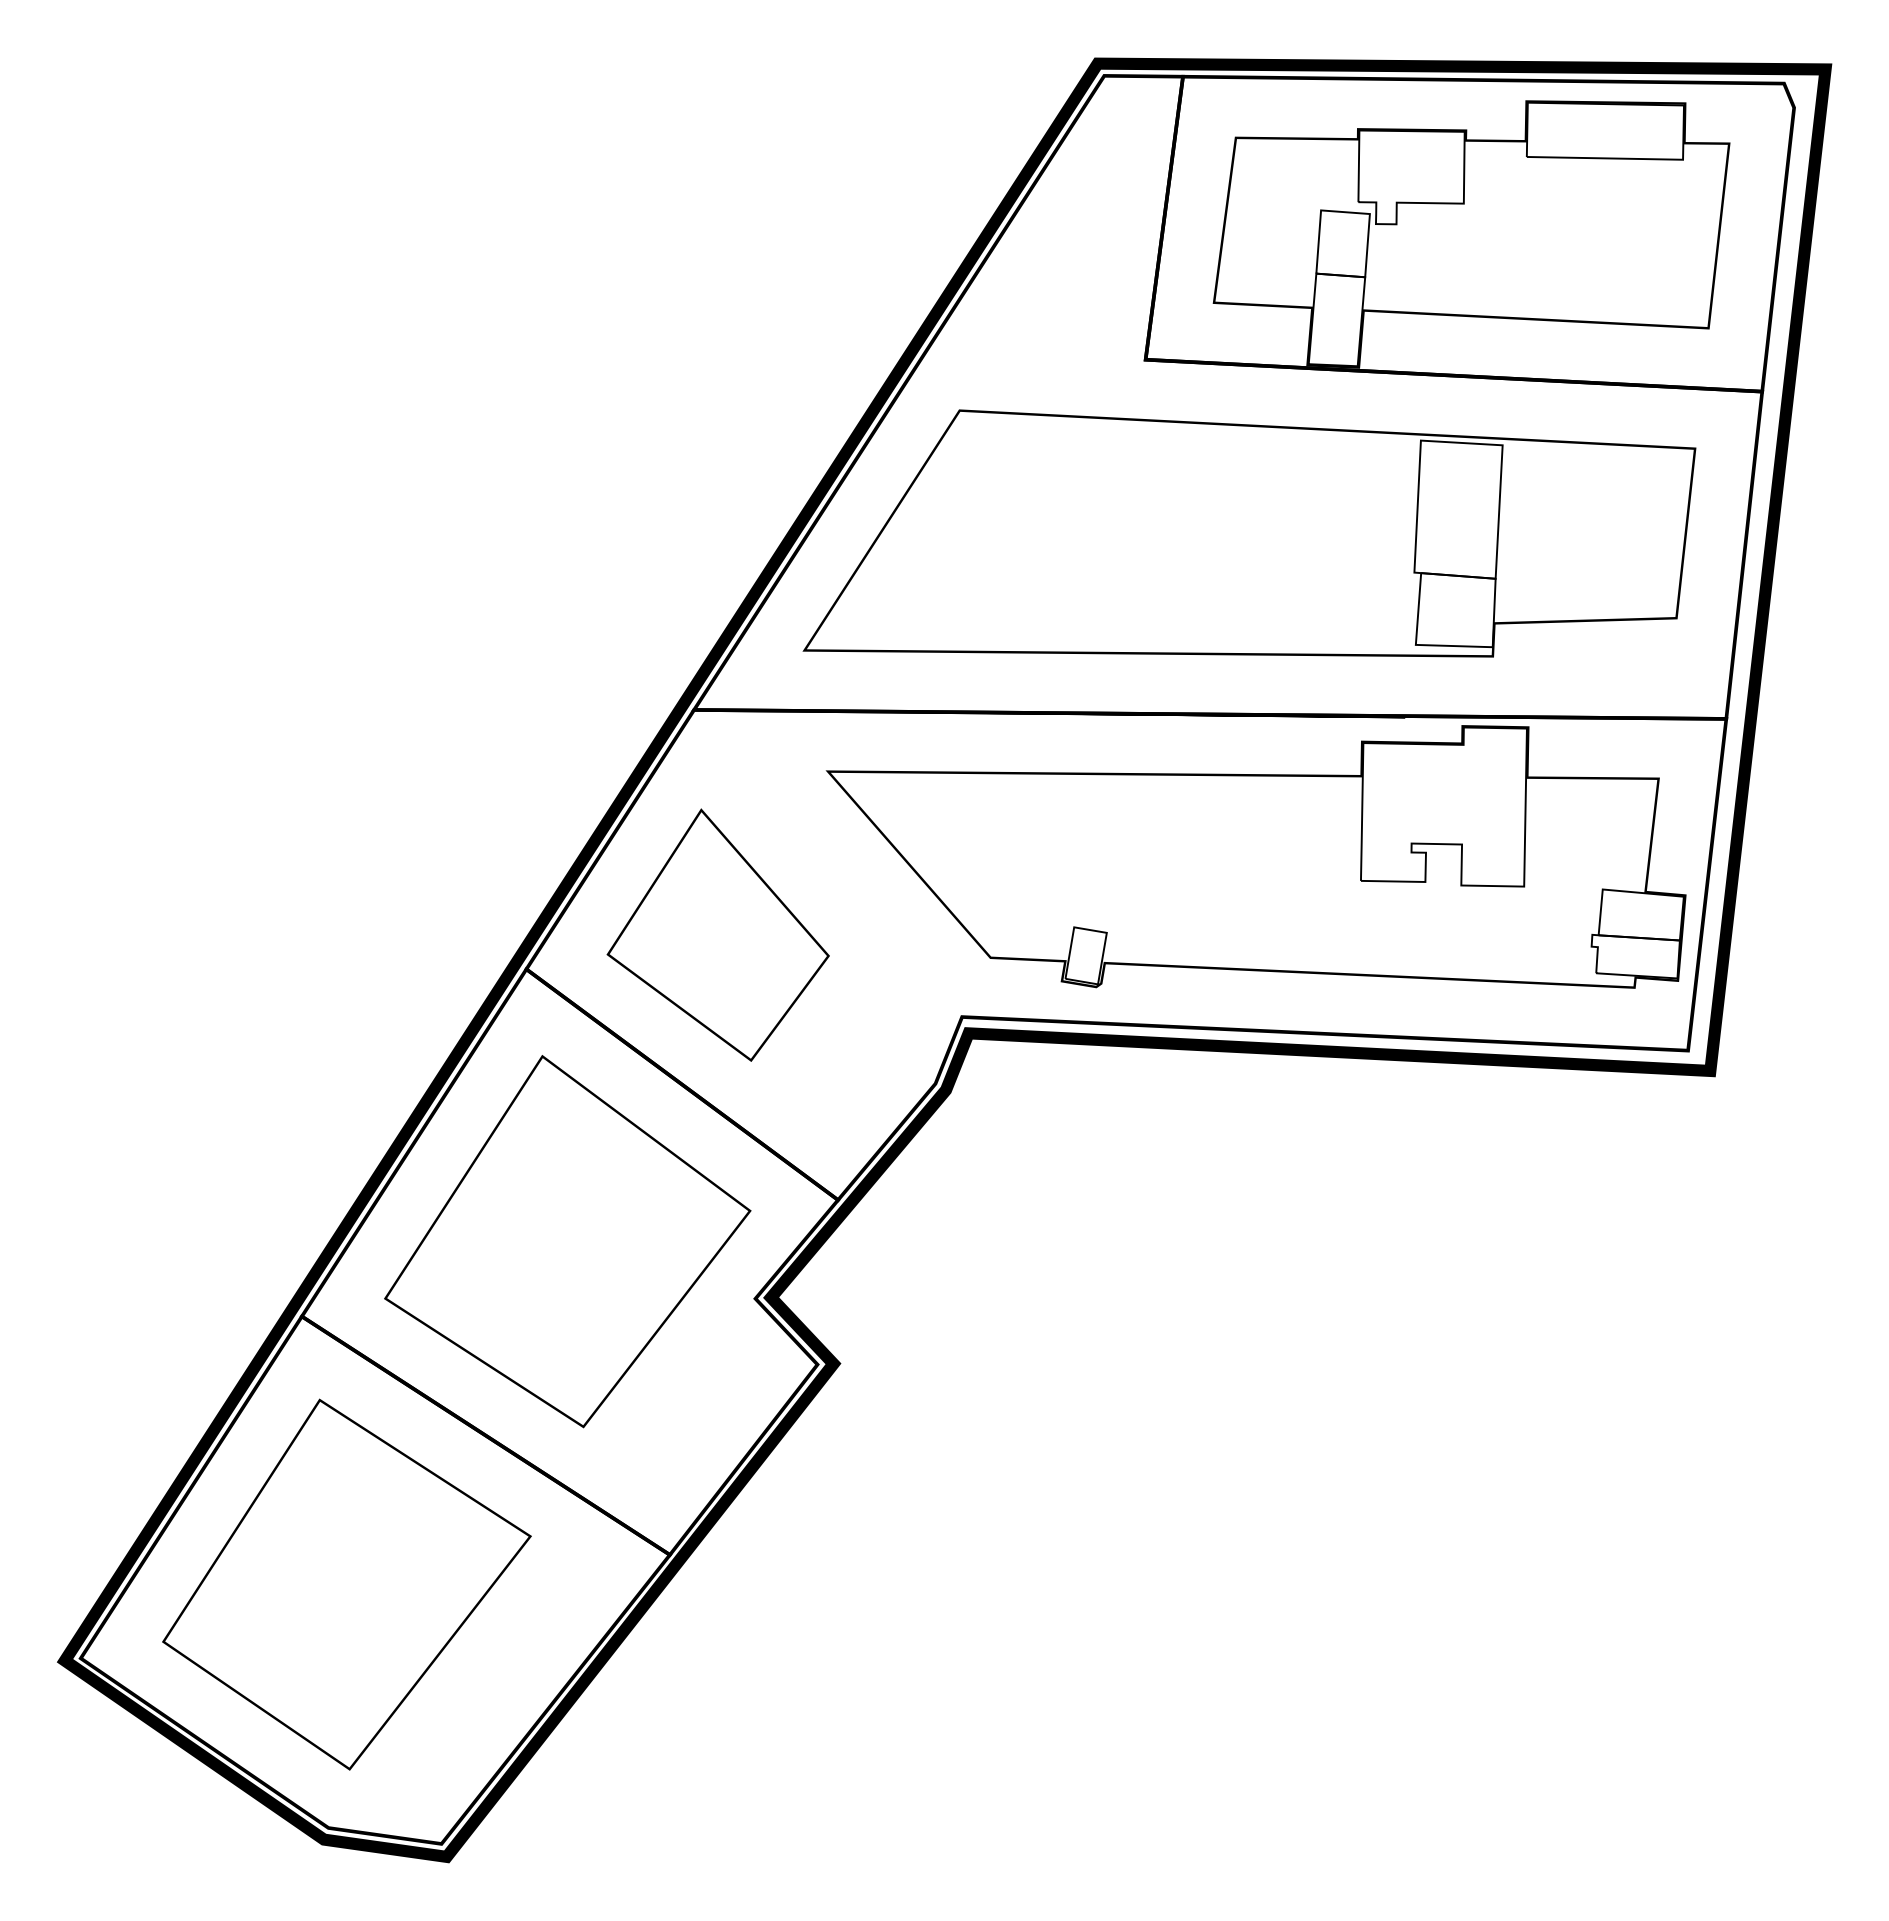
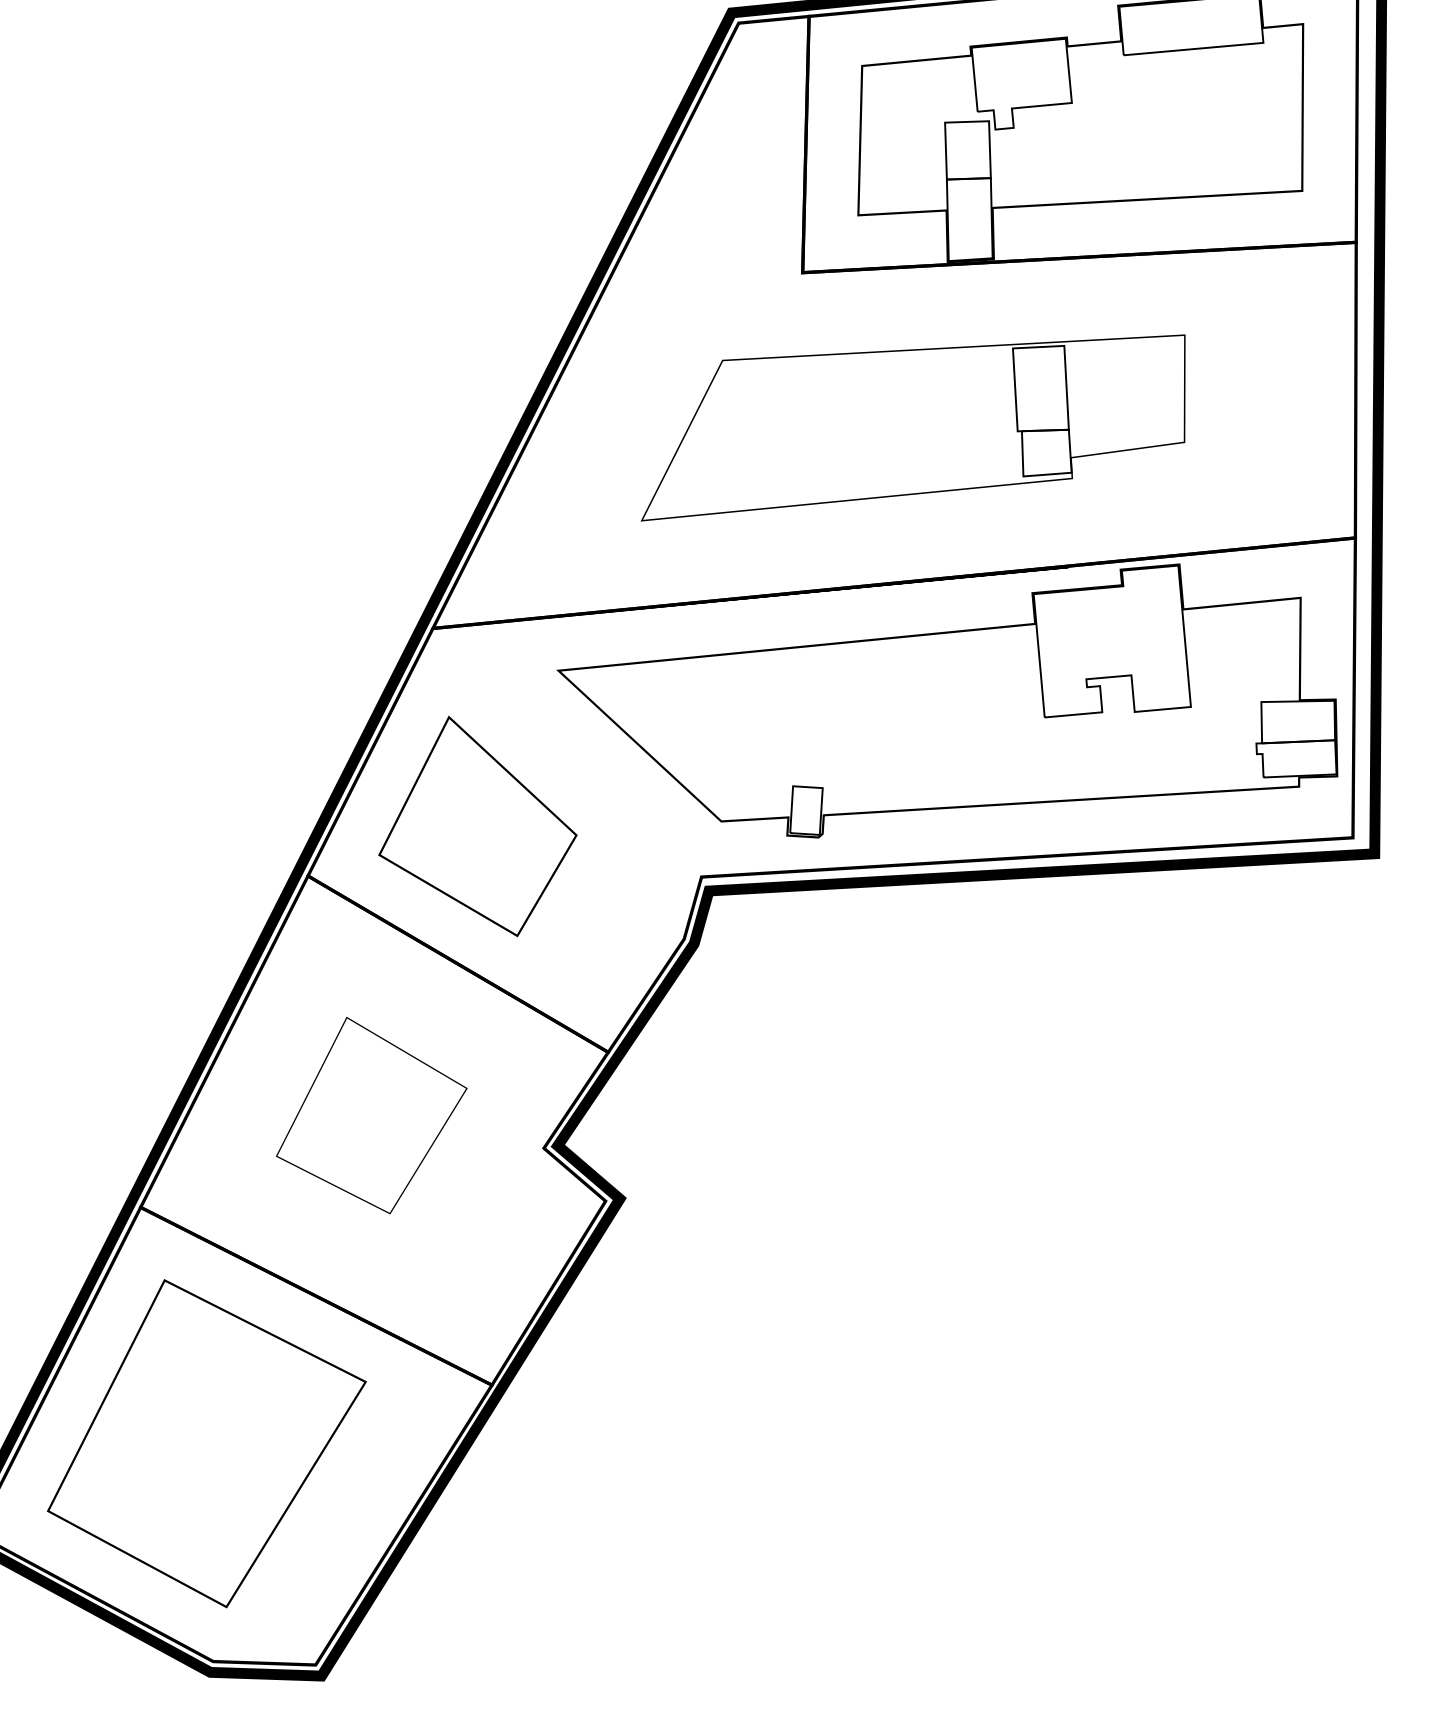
part: (1249, 533) -> (912, 417), size x0.7
part: (567, 1241) -> (370, 1115), size x0.6

